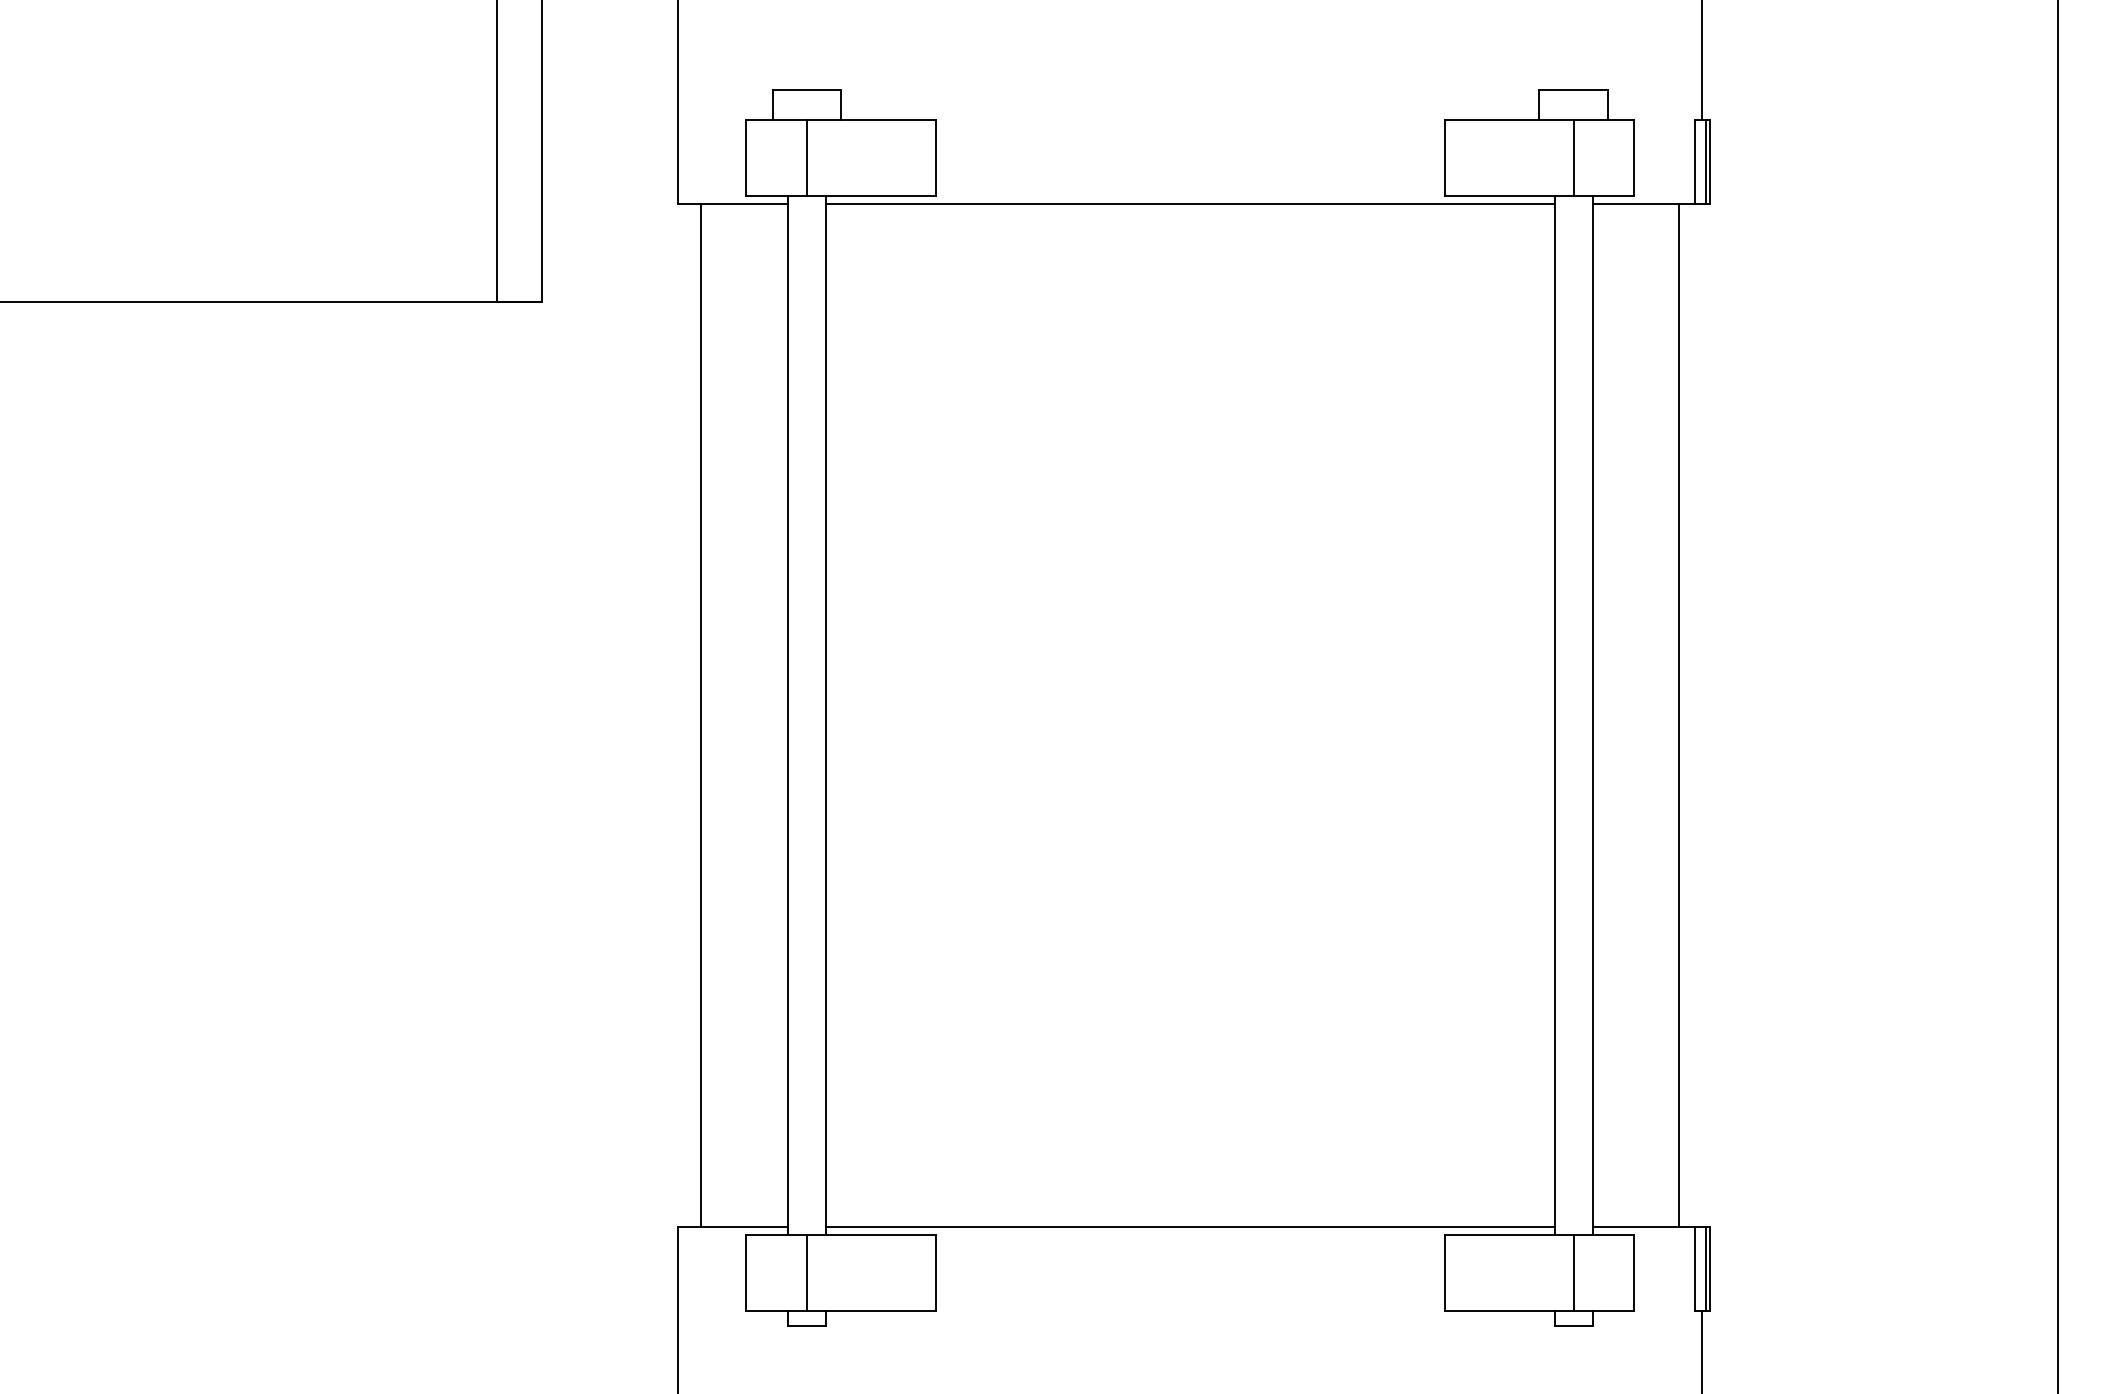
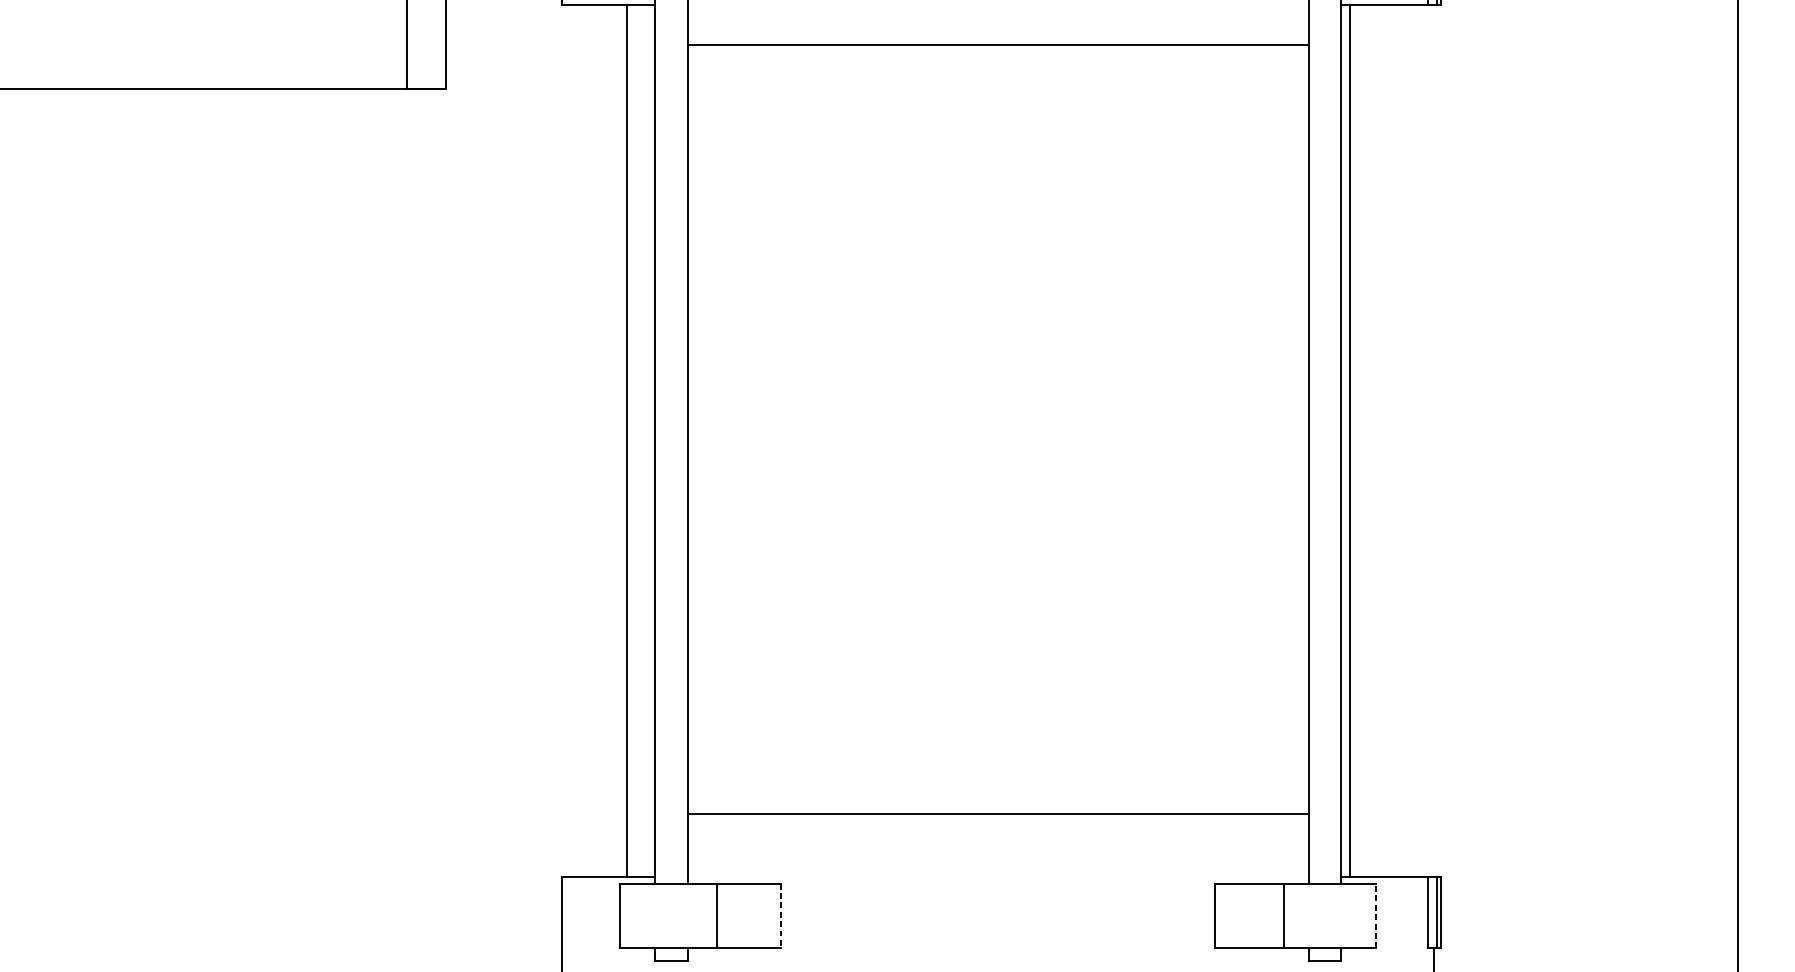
line: (1189, 203) -> (997, 44), moved
line: (701, 715) -> (626, 441), moved
line: (1679, 715) -> (1350, 441), moved
line: (1189, 1227) -> (997, 814), moved
line: (806, 1272) -> (716, 915), moved
line: (935, 1272) -> (781, 915), solid -> dashed
line: (1573, 1272) -> (1283, 915), moved
line: (1634, 1272) -> (1376, 915), solid -> dashed

